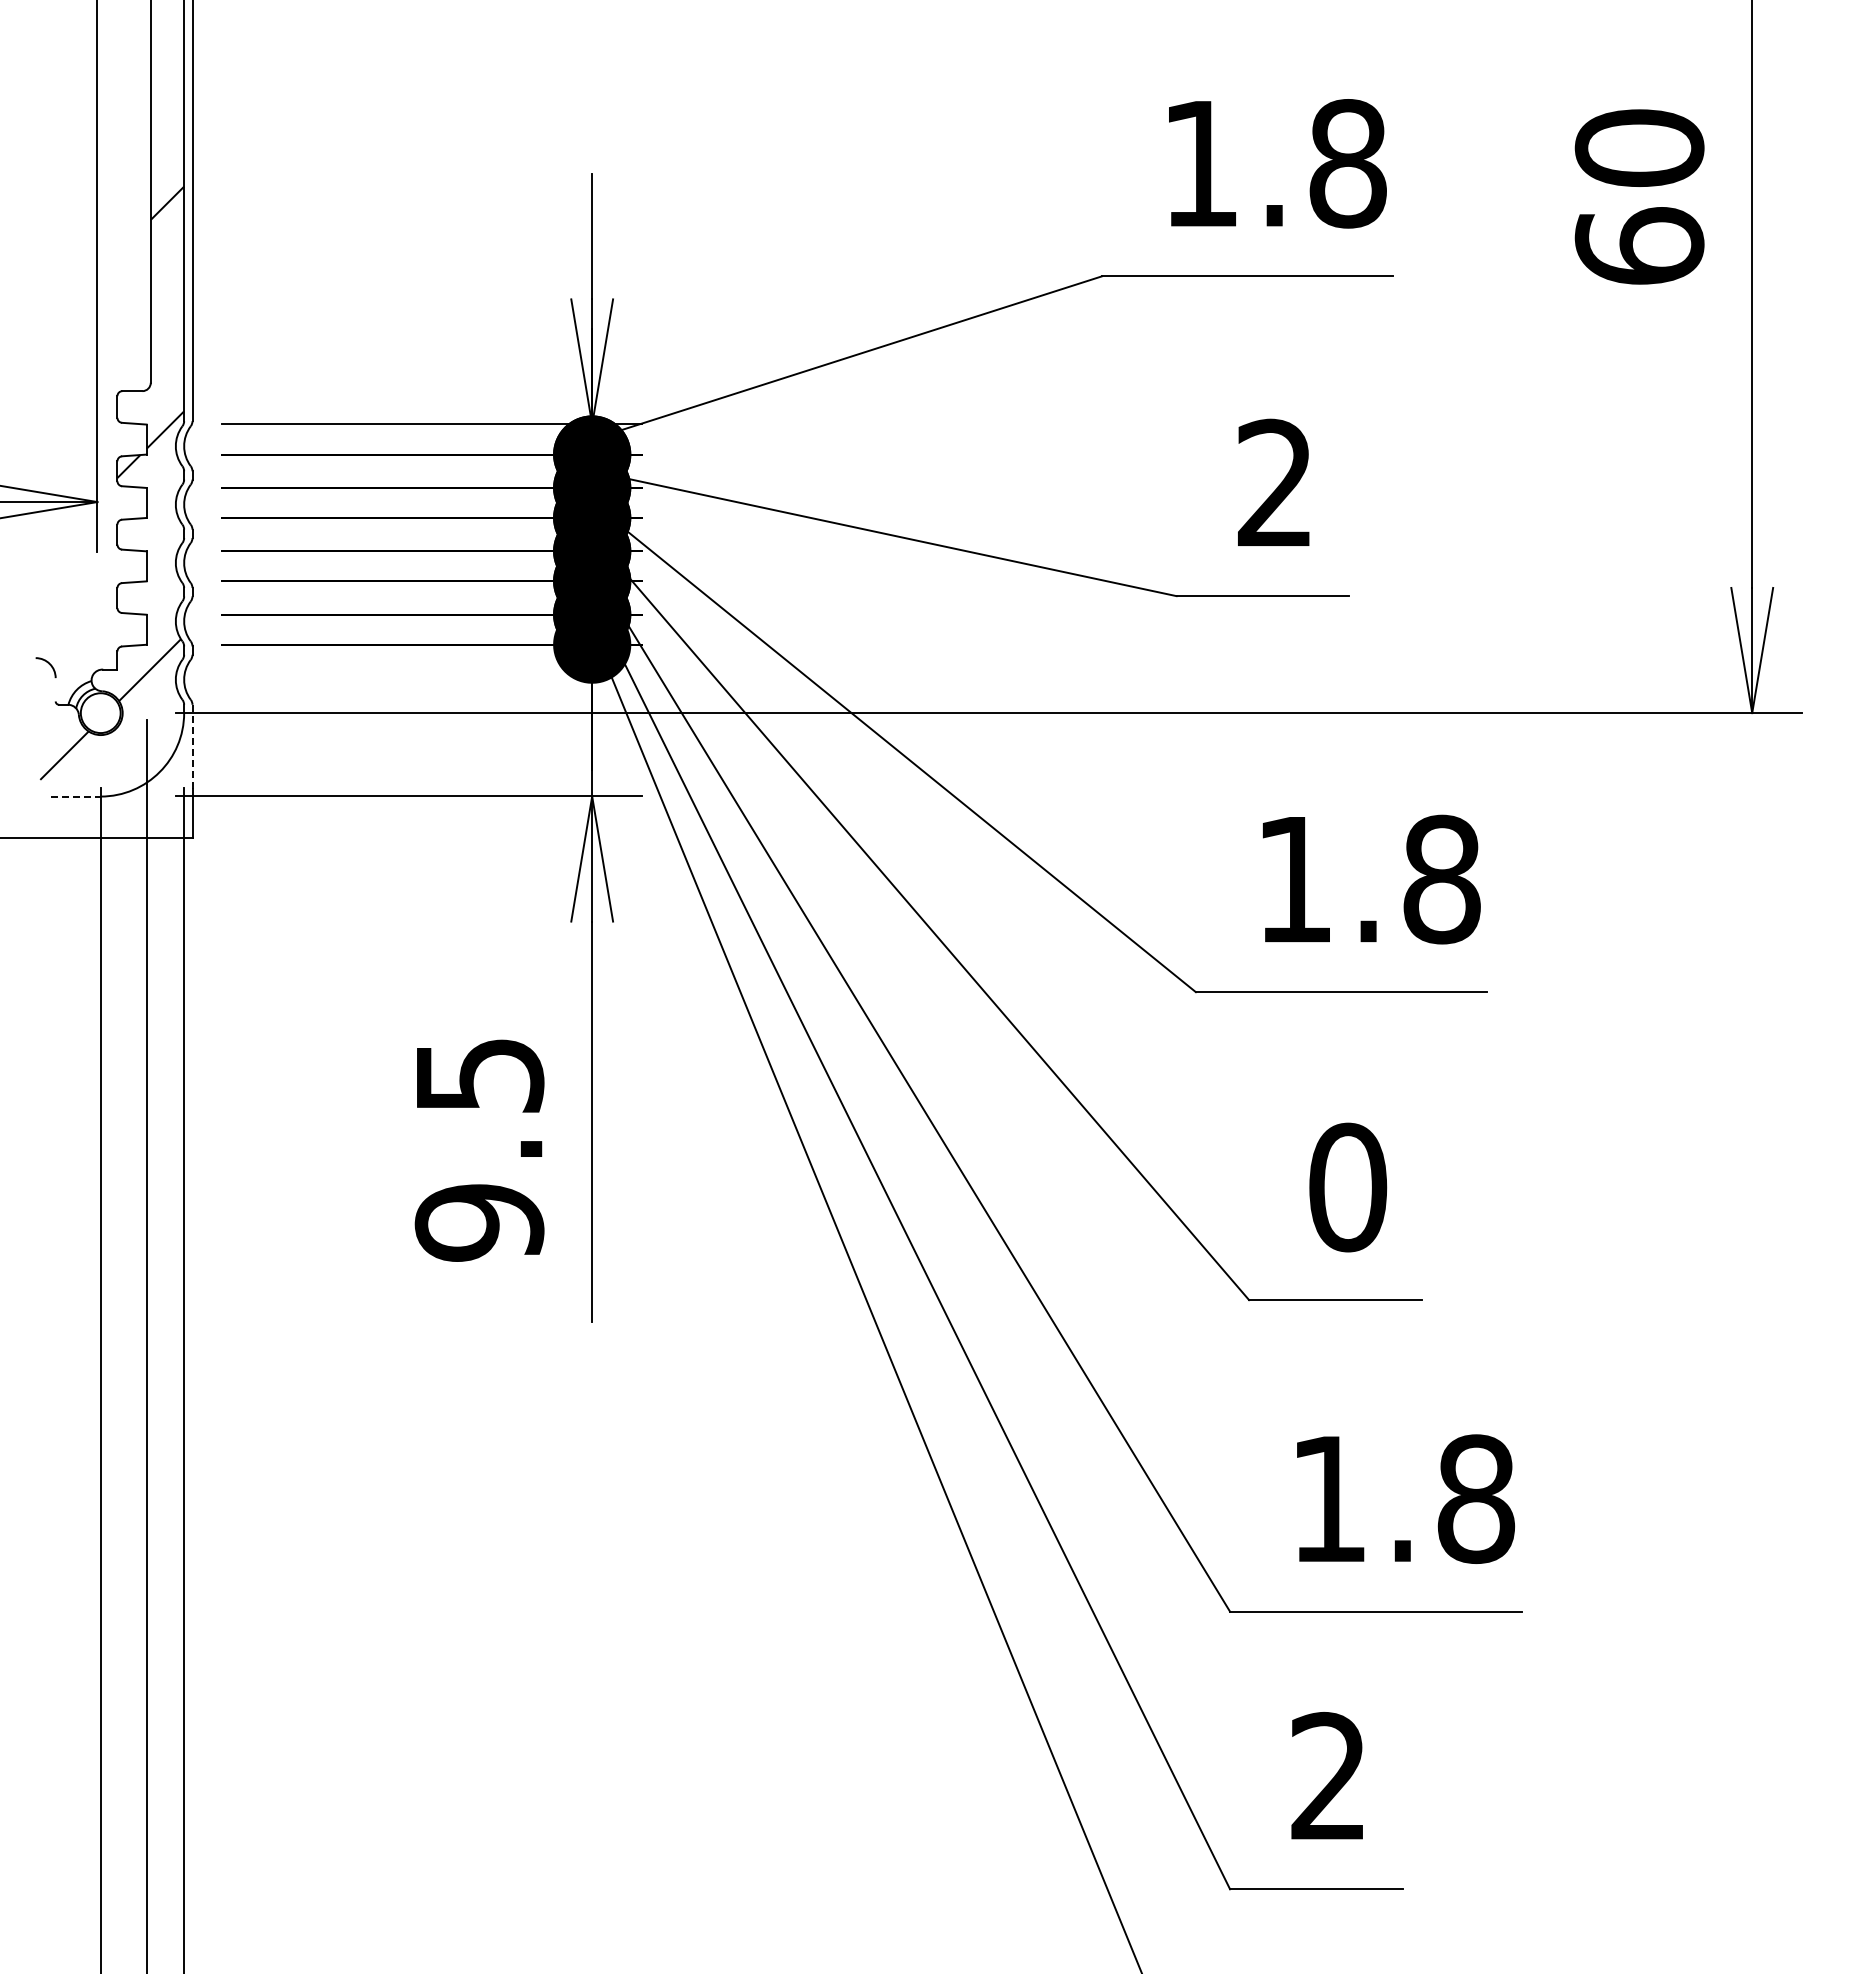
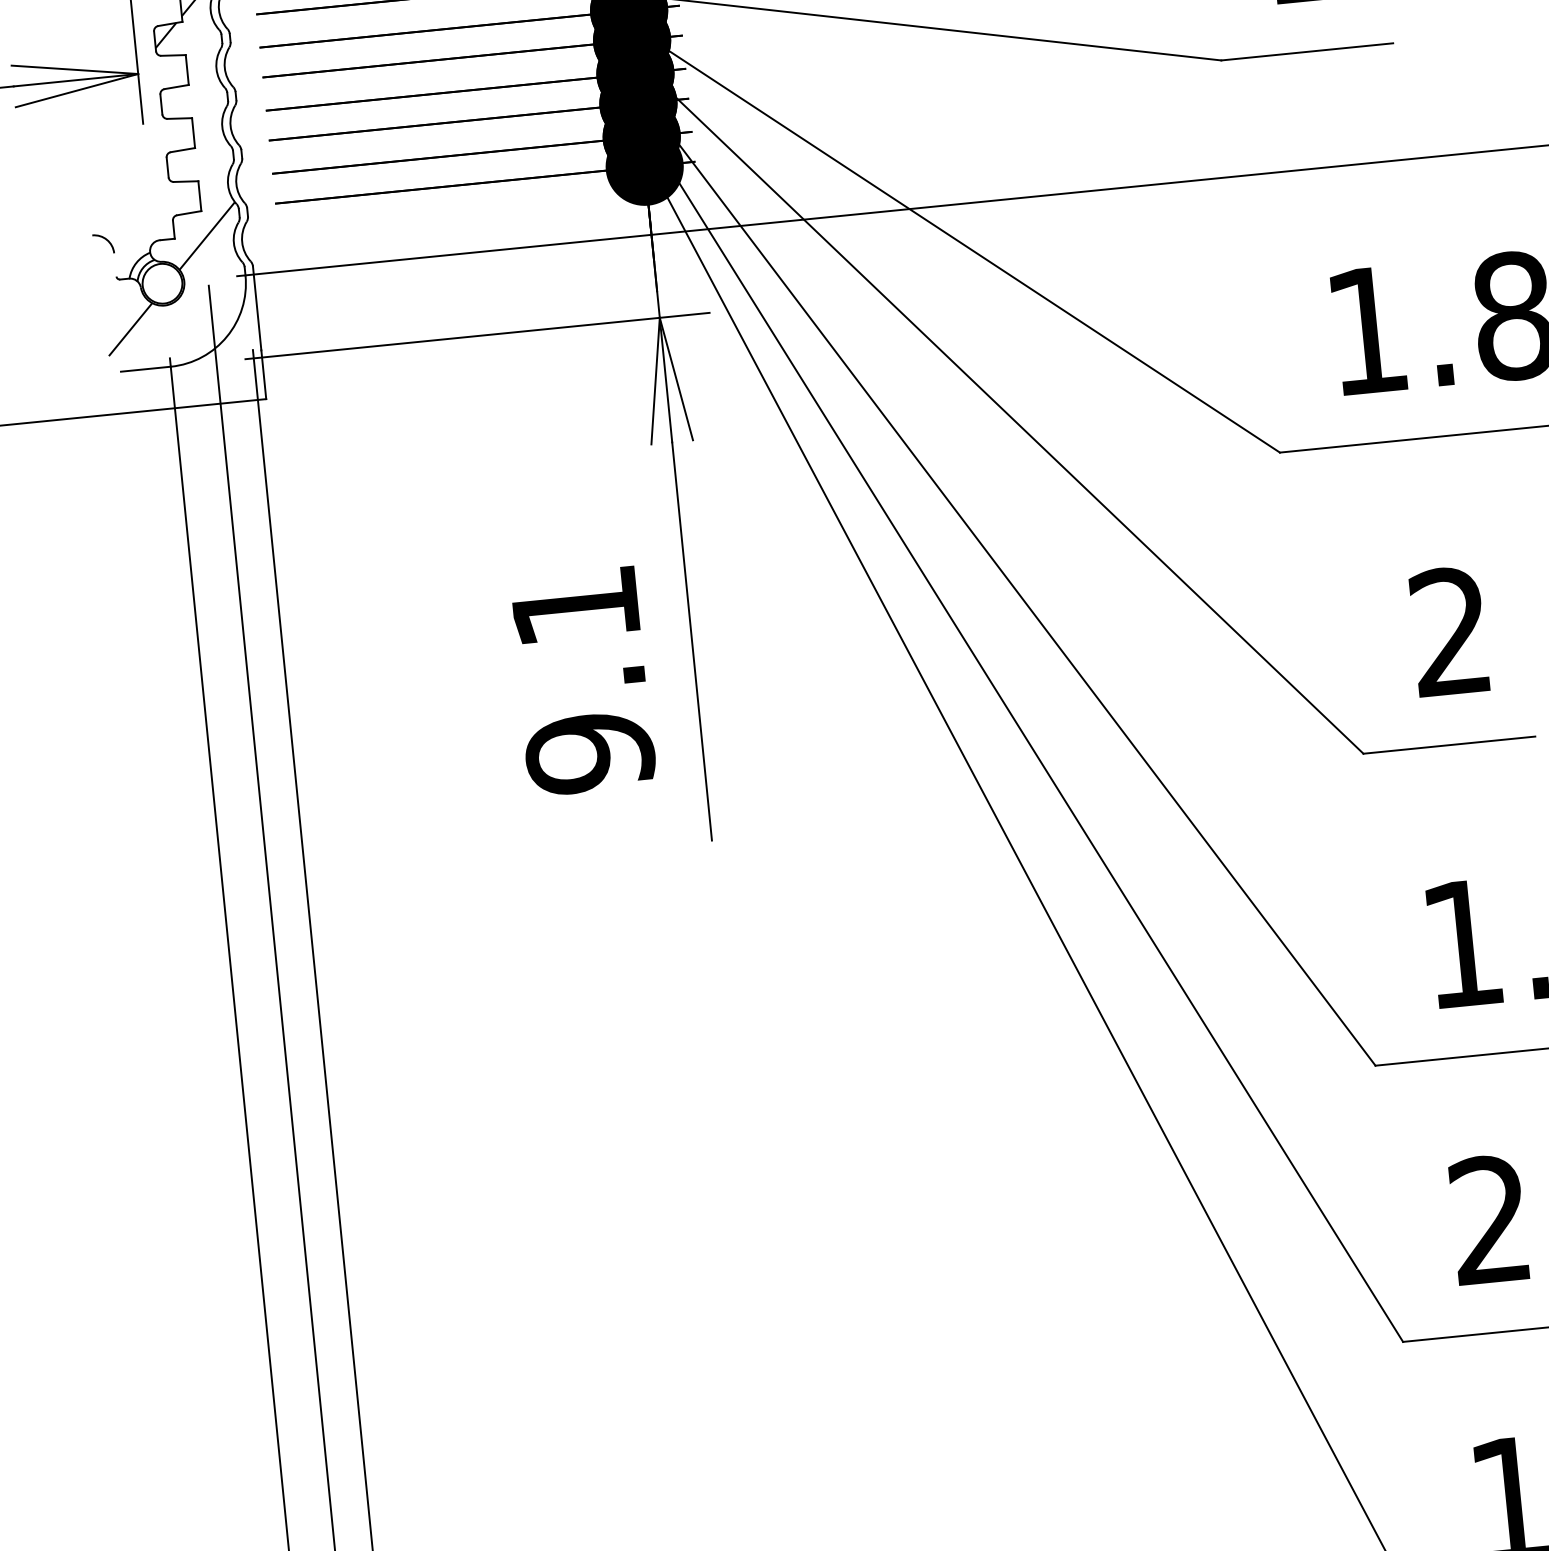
line: (192, 746) -> (257, 307), dashed -> solid
line: (76, 796) -> (146, 369), dashed -> solid
text: (480, 1075) -> (576, 606), 9.5 -> 9.1
text: (1348, 1187) -> (1451, 631), 0 -> 2

